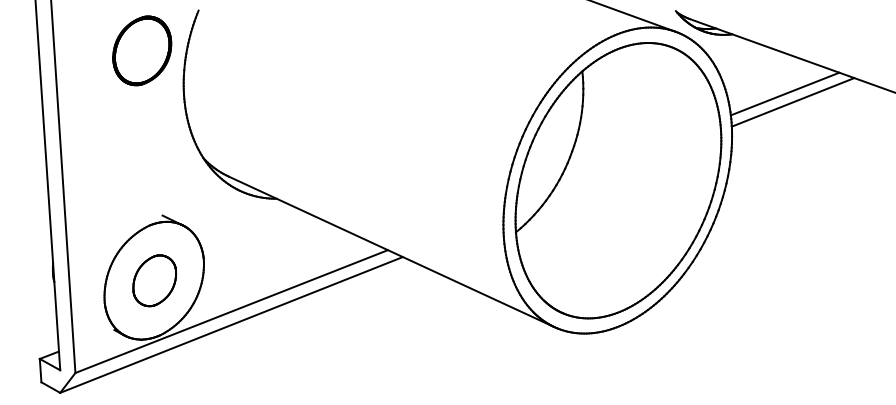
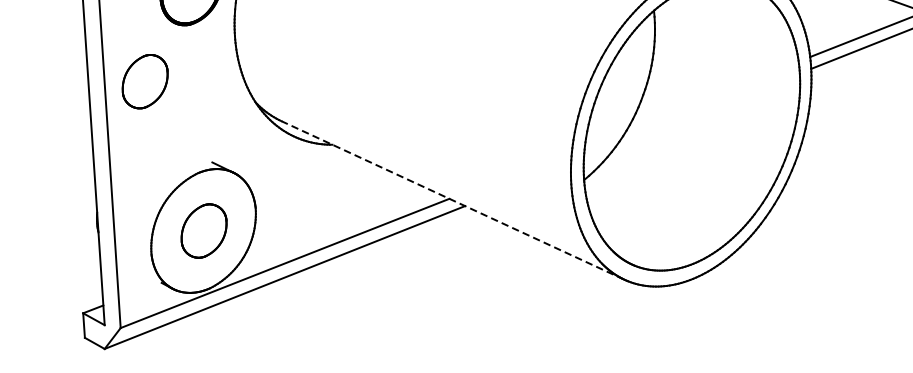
part: (98, 138) -> (144, 81), added
line: (390, 251) -> (452, 200), solid -> dashed

